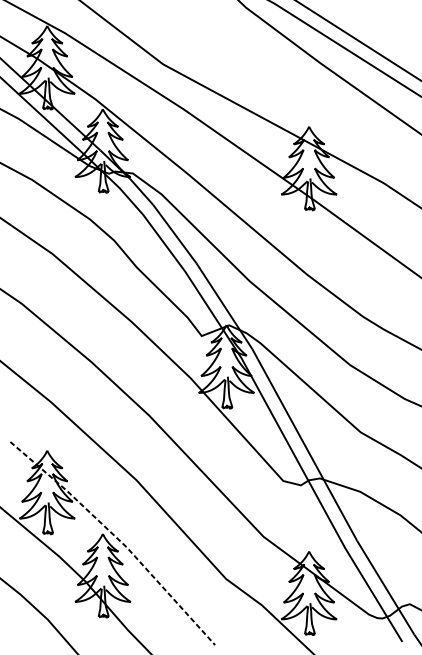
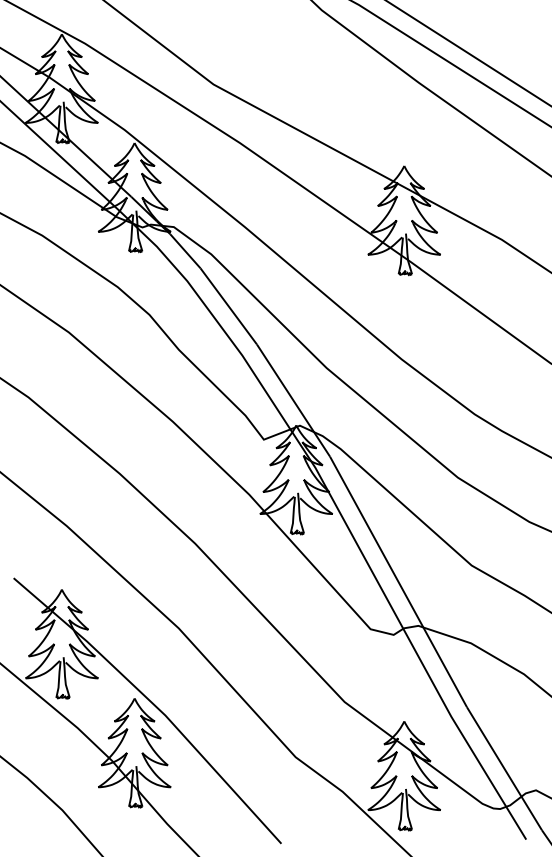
line: (117, 538) -> (153, 704), dashed -> solid

